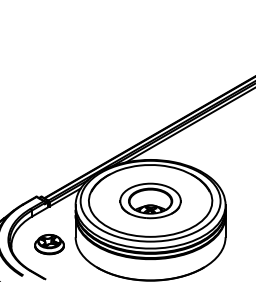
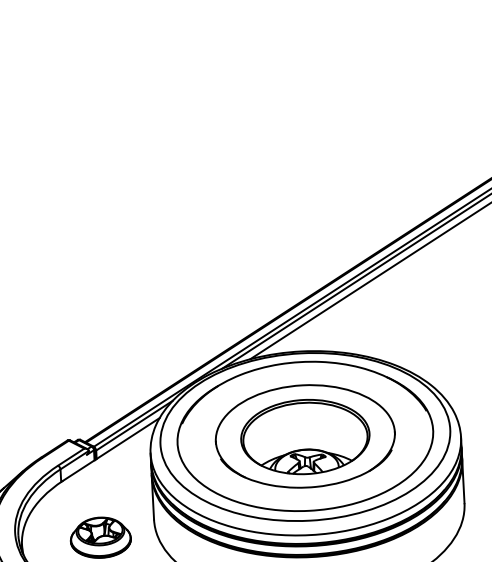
part: (150, 200) -> (305, 435), size x1.43

